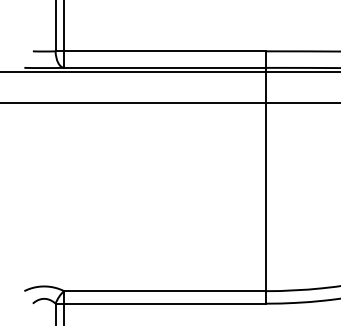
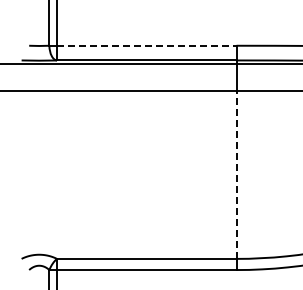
line: (164, 51) -> (146, 45), solid -> dashed
line: (266, 197) -> (236, 175), solid -> dashed

